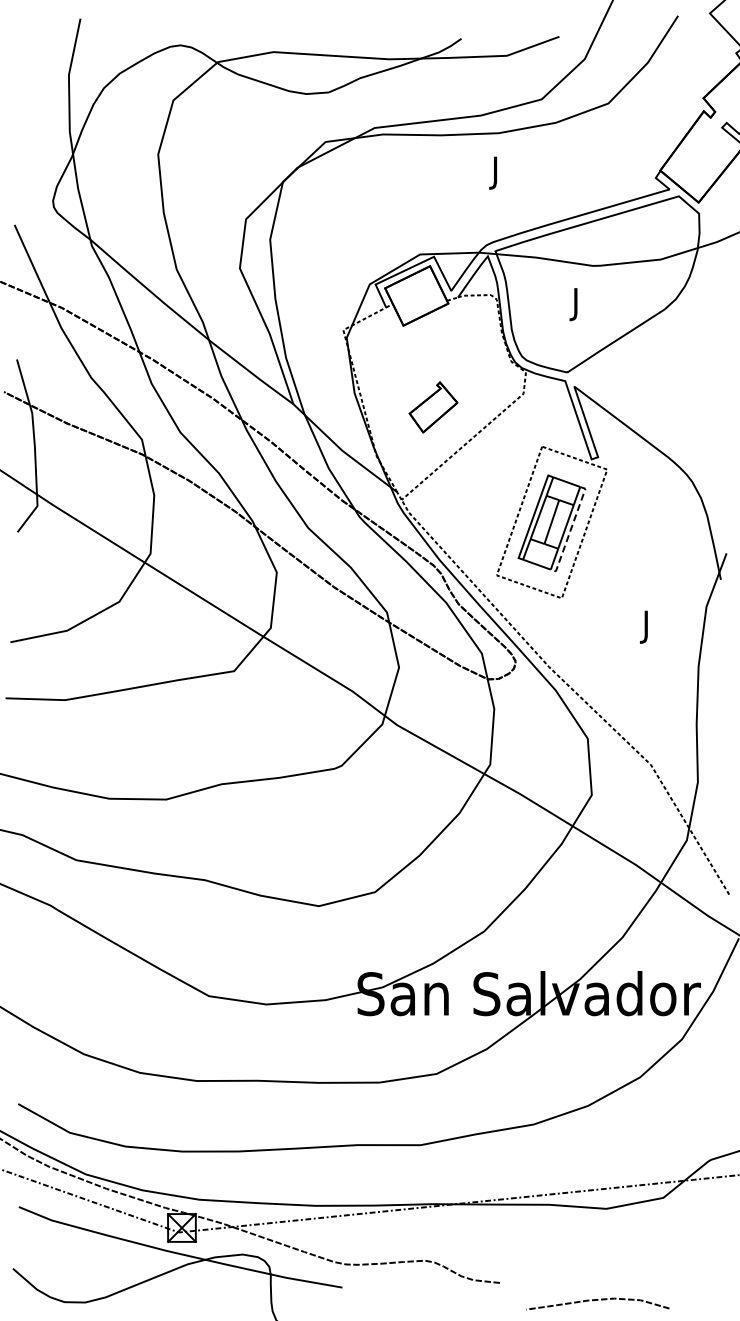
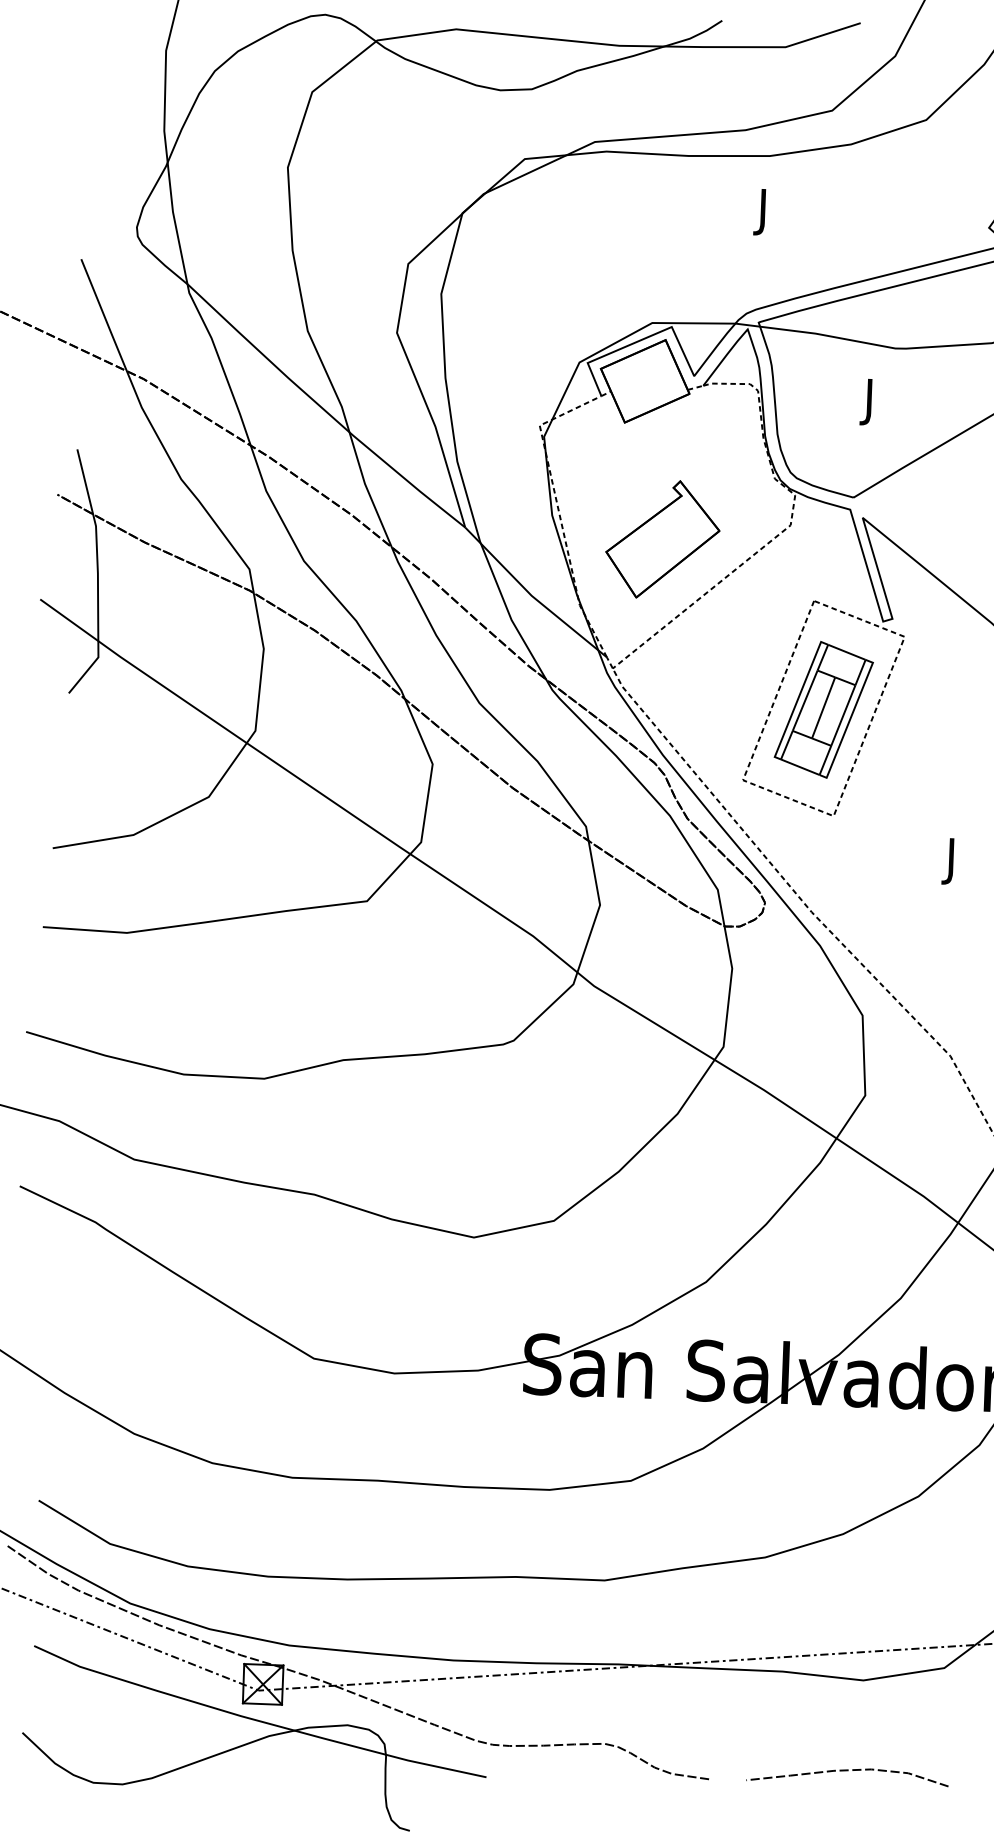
part: (433, 407) -> (662, 539), size x1.67
line: (570, 530) -> (849, 720), dashed -> solid
curve: (597, 1300) -> (847, 1771), moved

